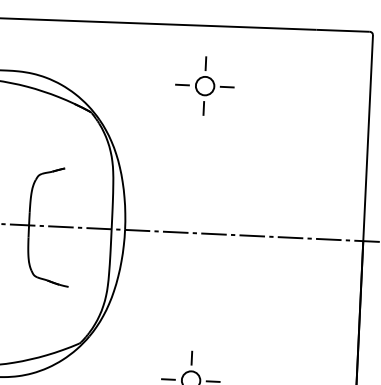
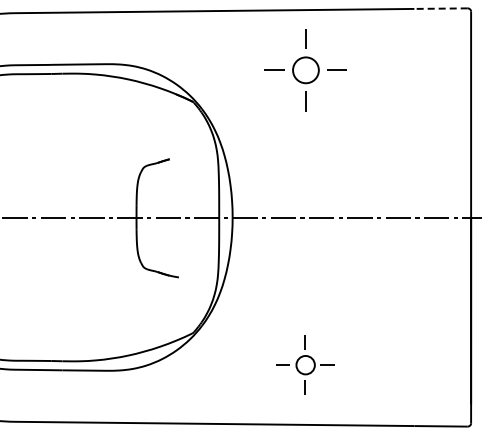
line: (343, 30) -> (441, 8), solid -> dashed
part: (204, 86) -> (305, 70), size x1.4

